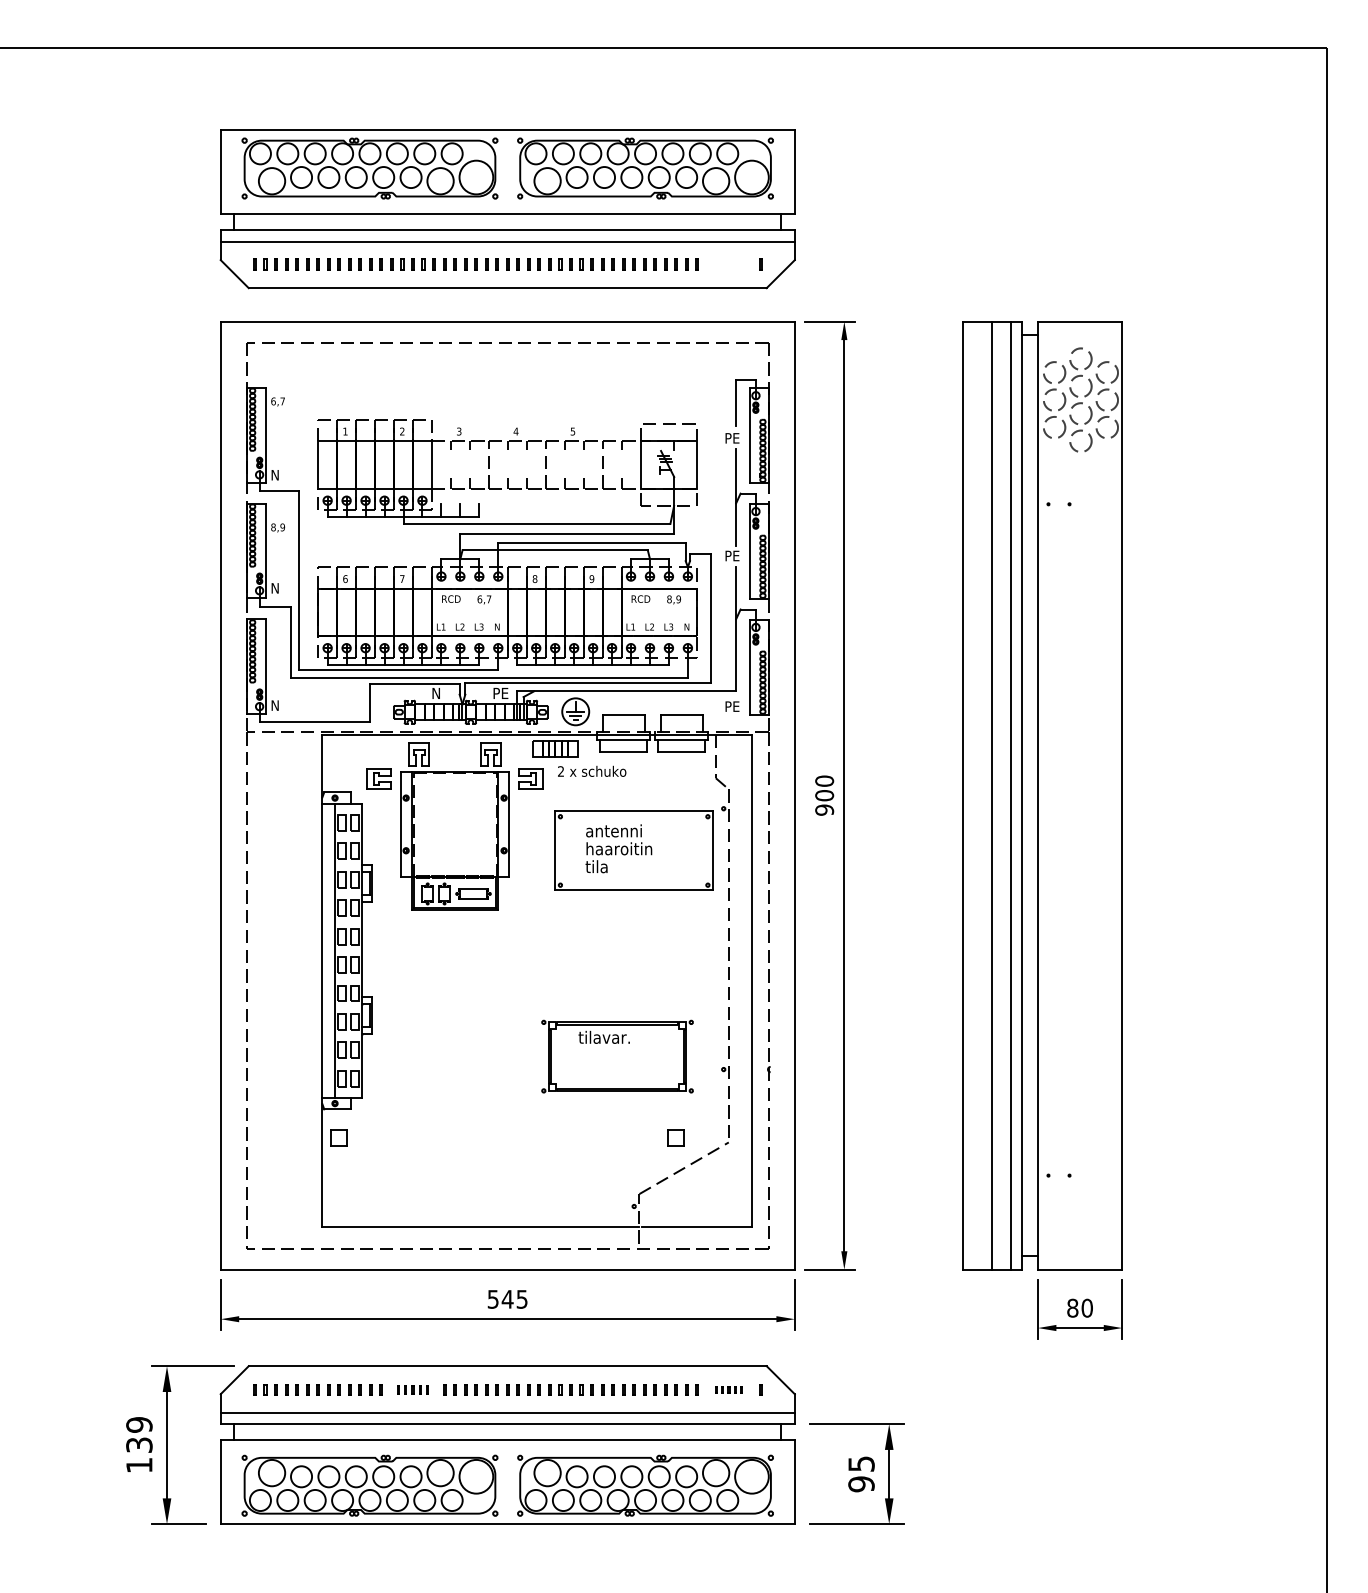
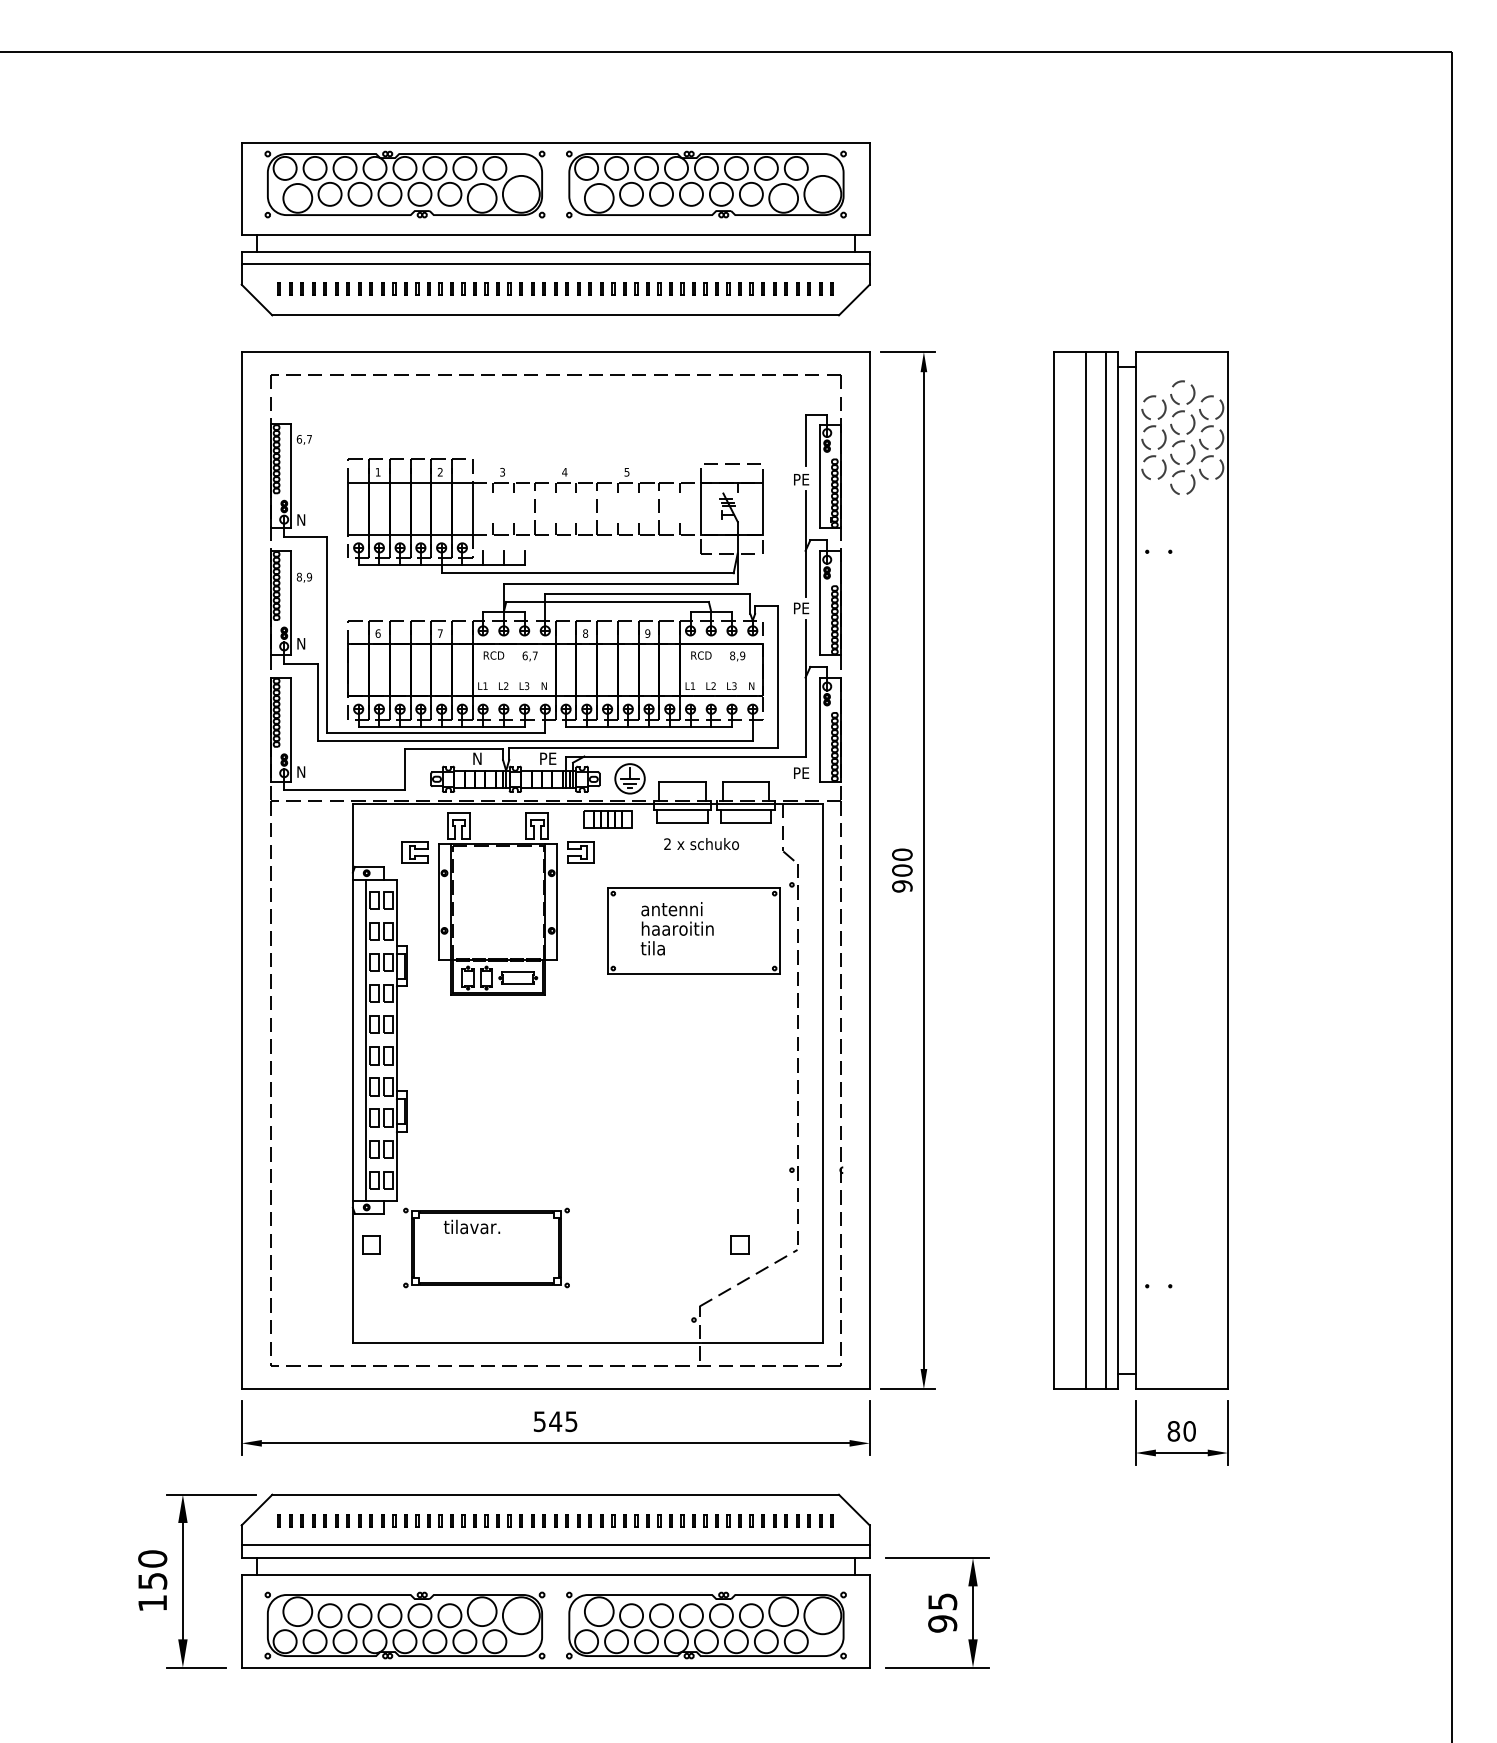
part: (728, 264) -> (797, 289), added
text: (592, 770) -> (702, 843), moved
part: (617, 1056) -> (486, 1247), moved
part: (412, 1389) -> (451, 1520), size x1.43
part: (728, 1389) -> (797, 1520), size x1.67
text: (139, 1434) -> (152, 1569), 139 -> 150

